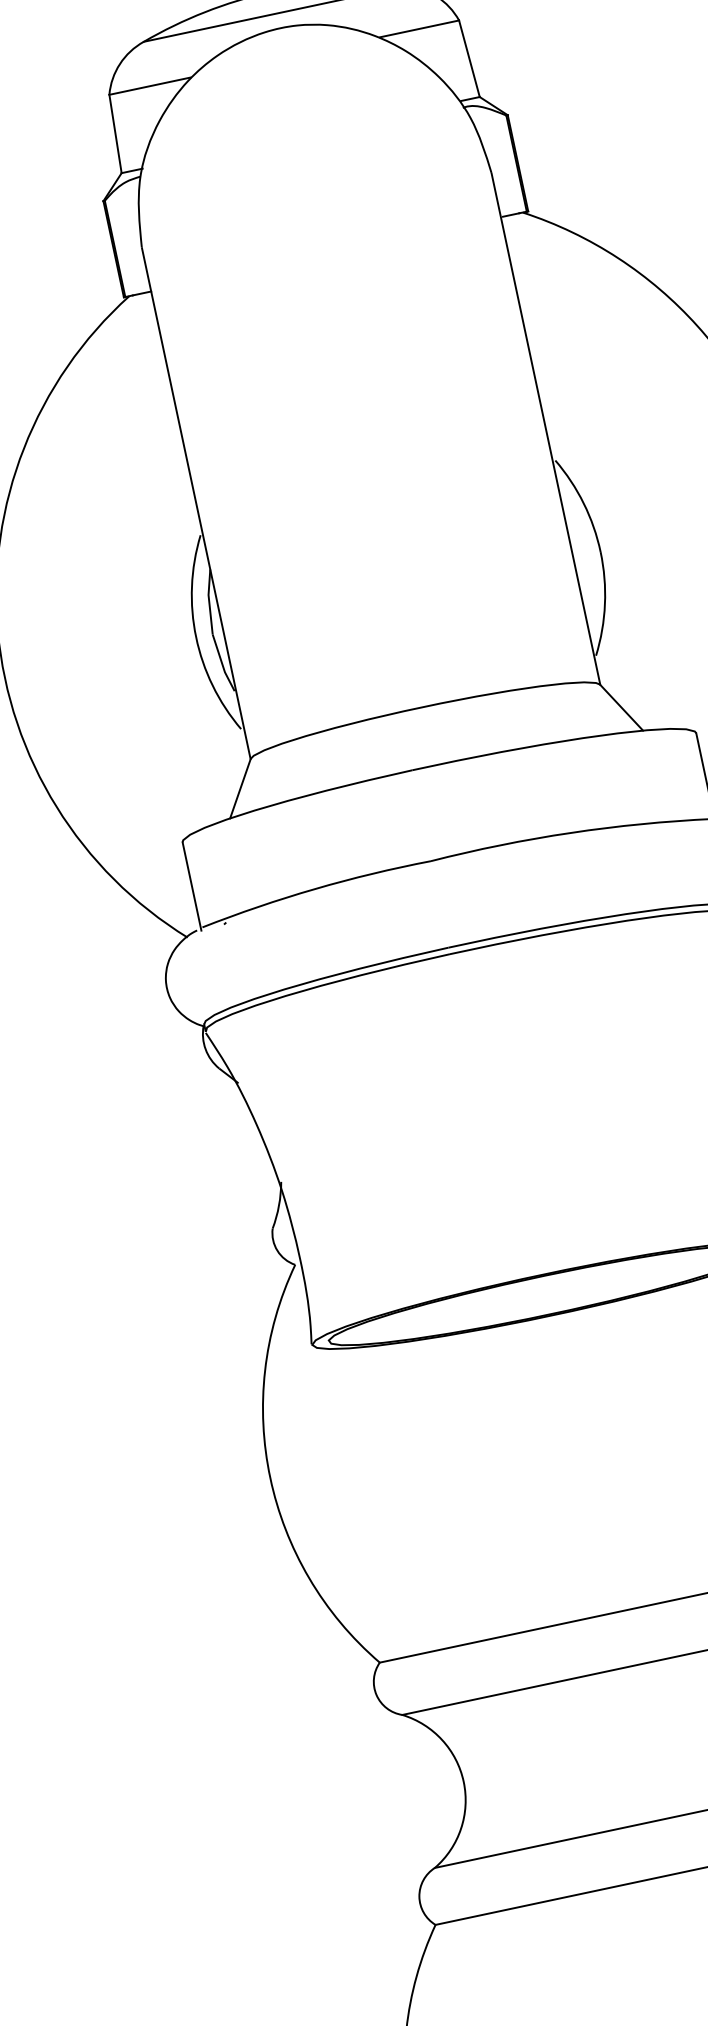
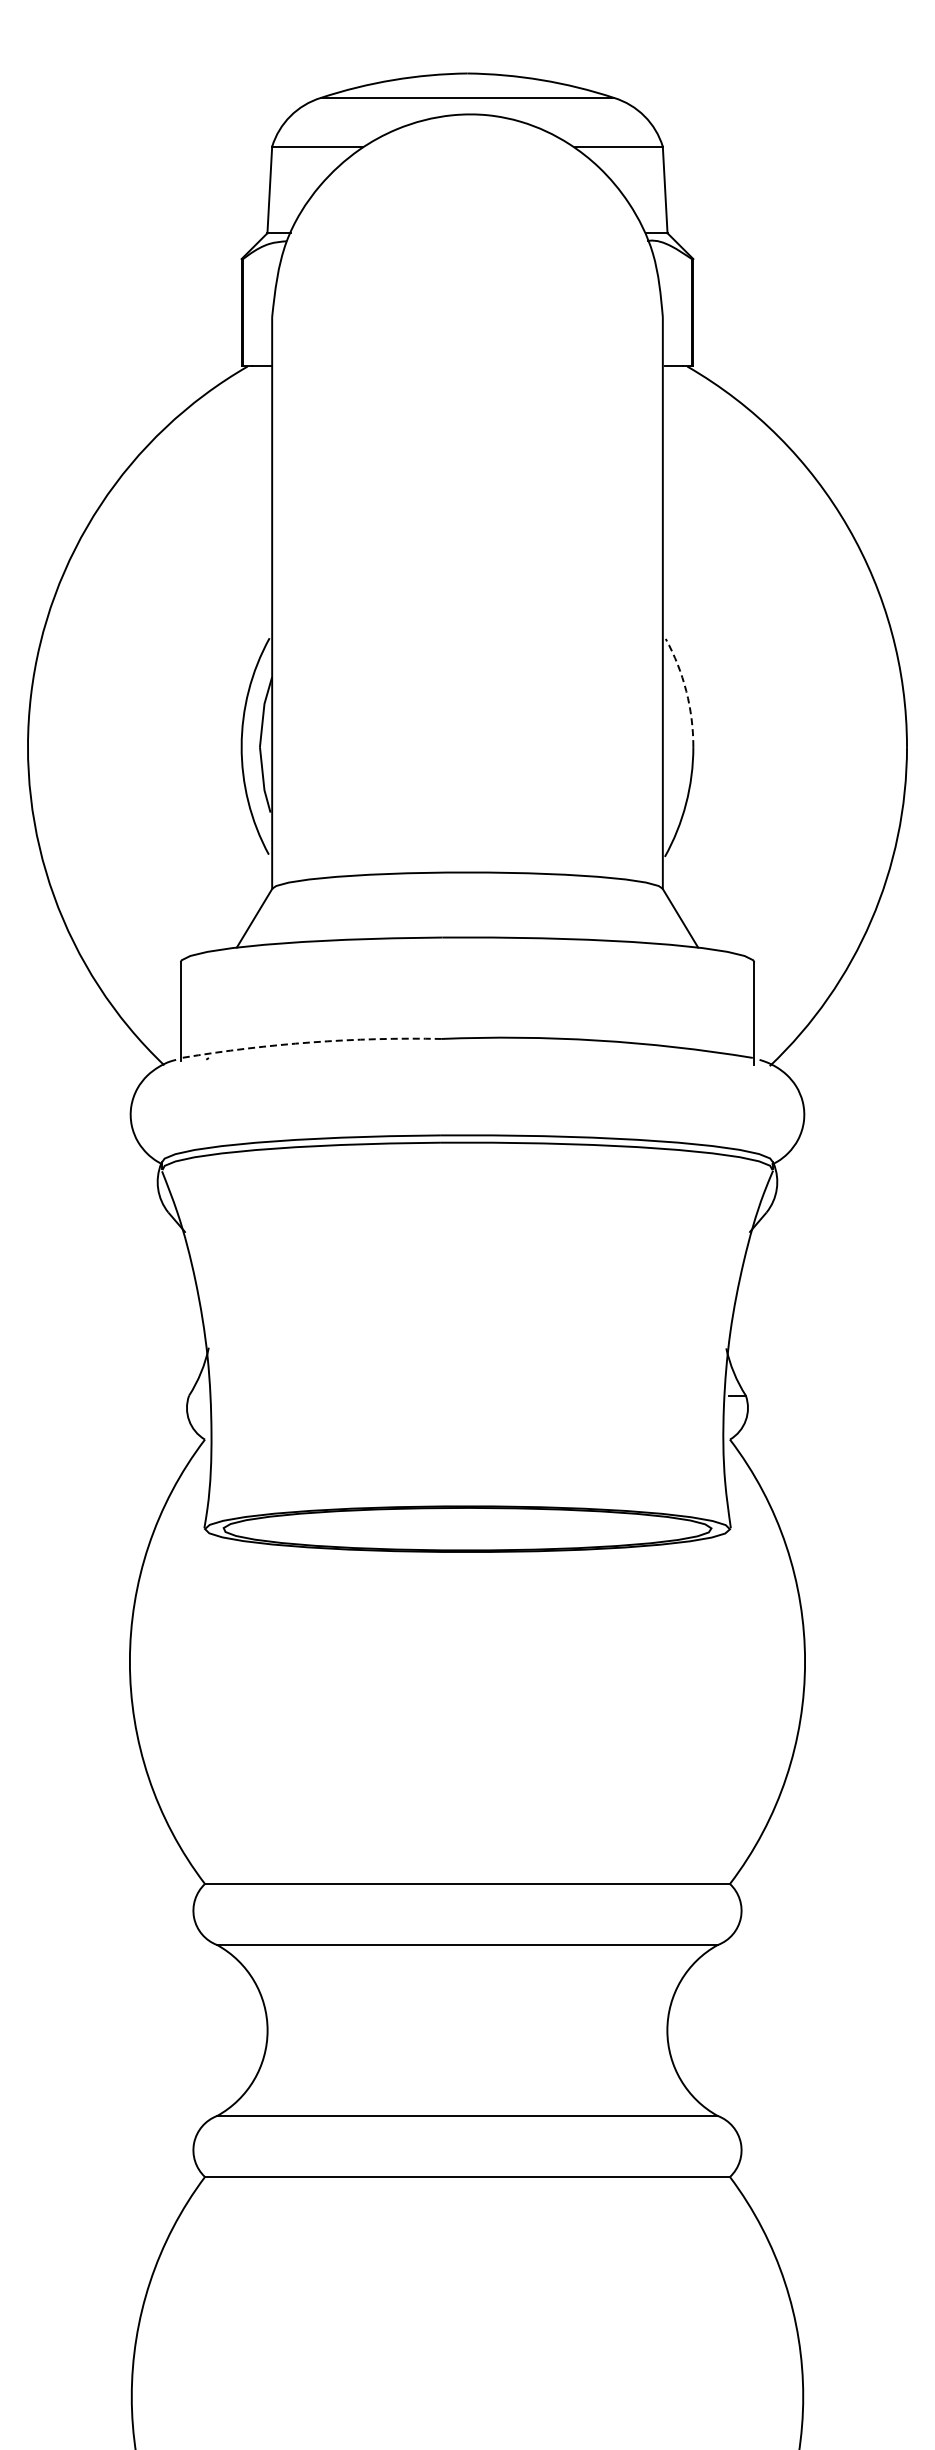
arc: (583, 503) -> (686, 691), solid -> dashed
arc: (315, 889) -> (311, 1042), solid -> dashed

